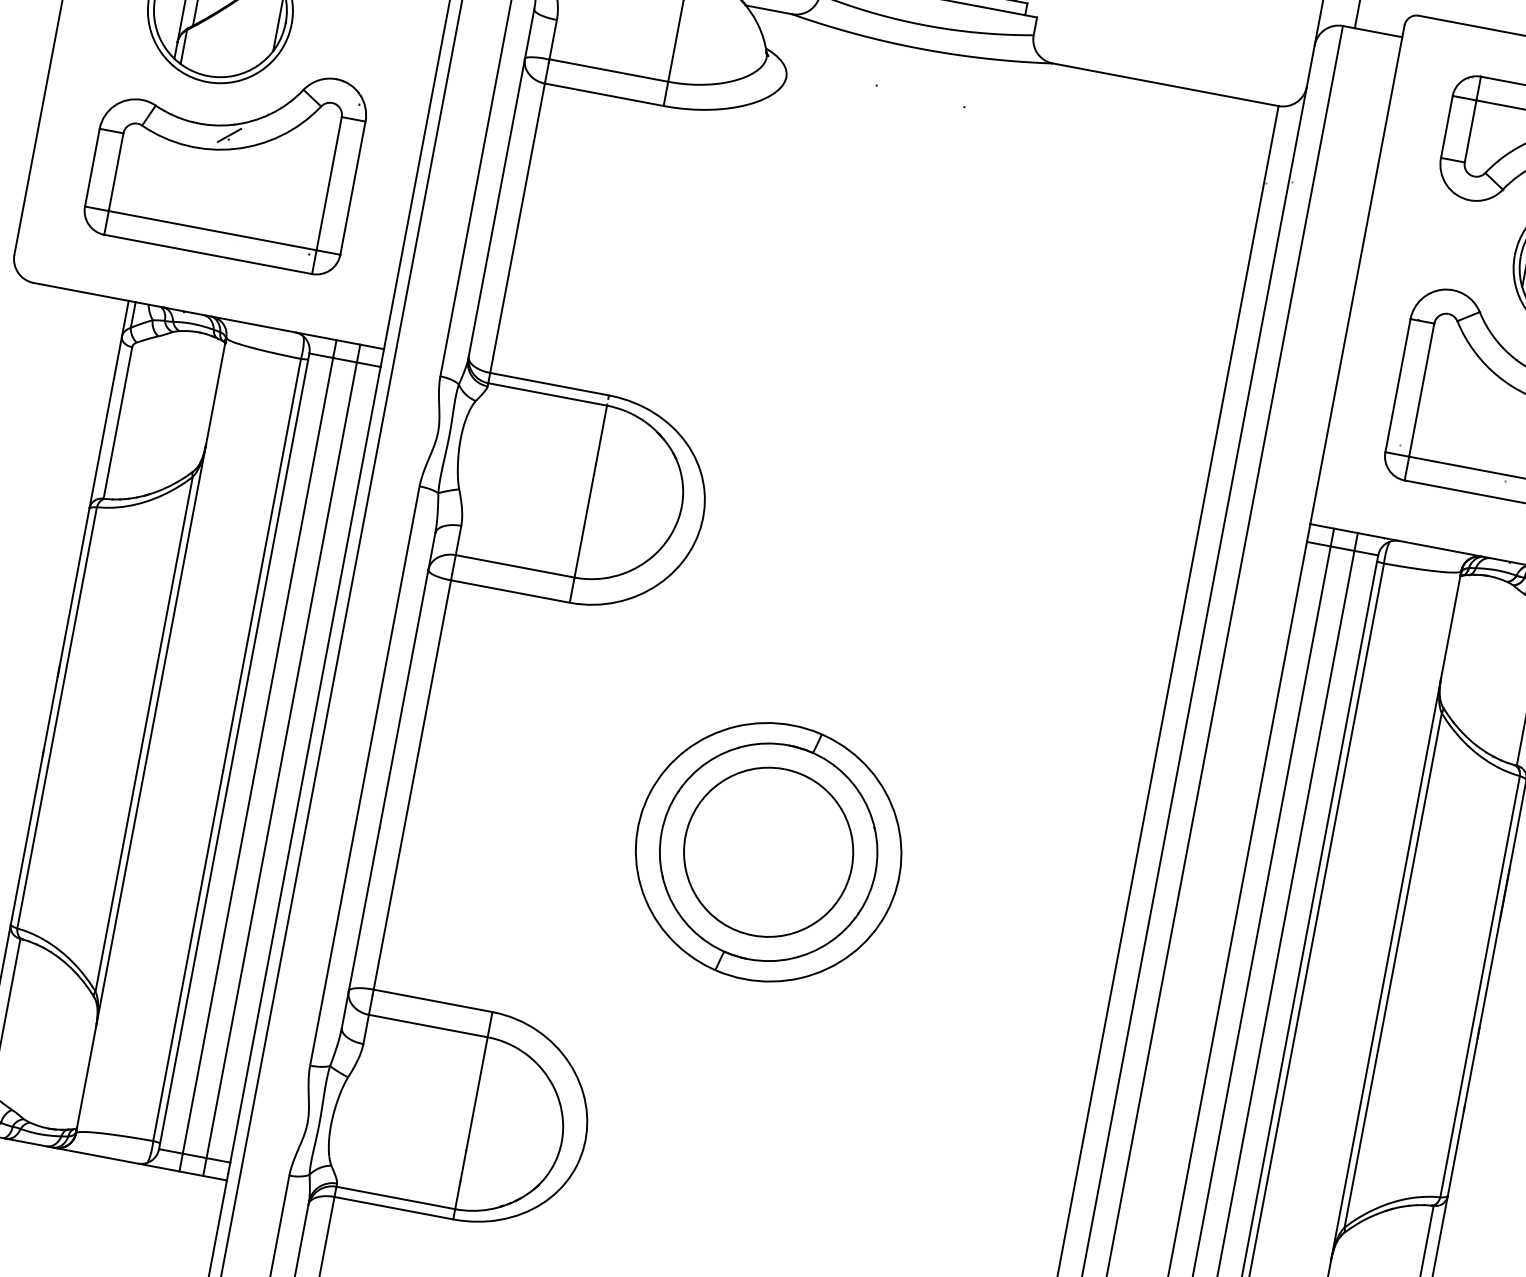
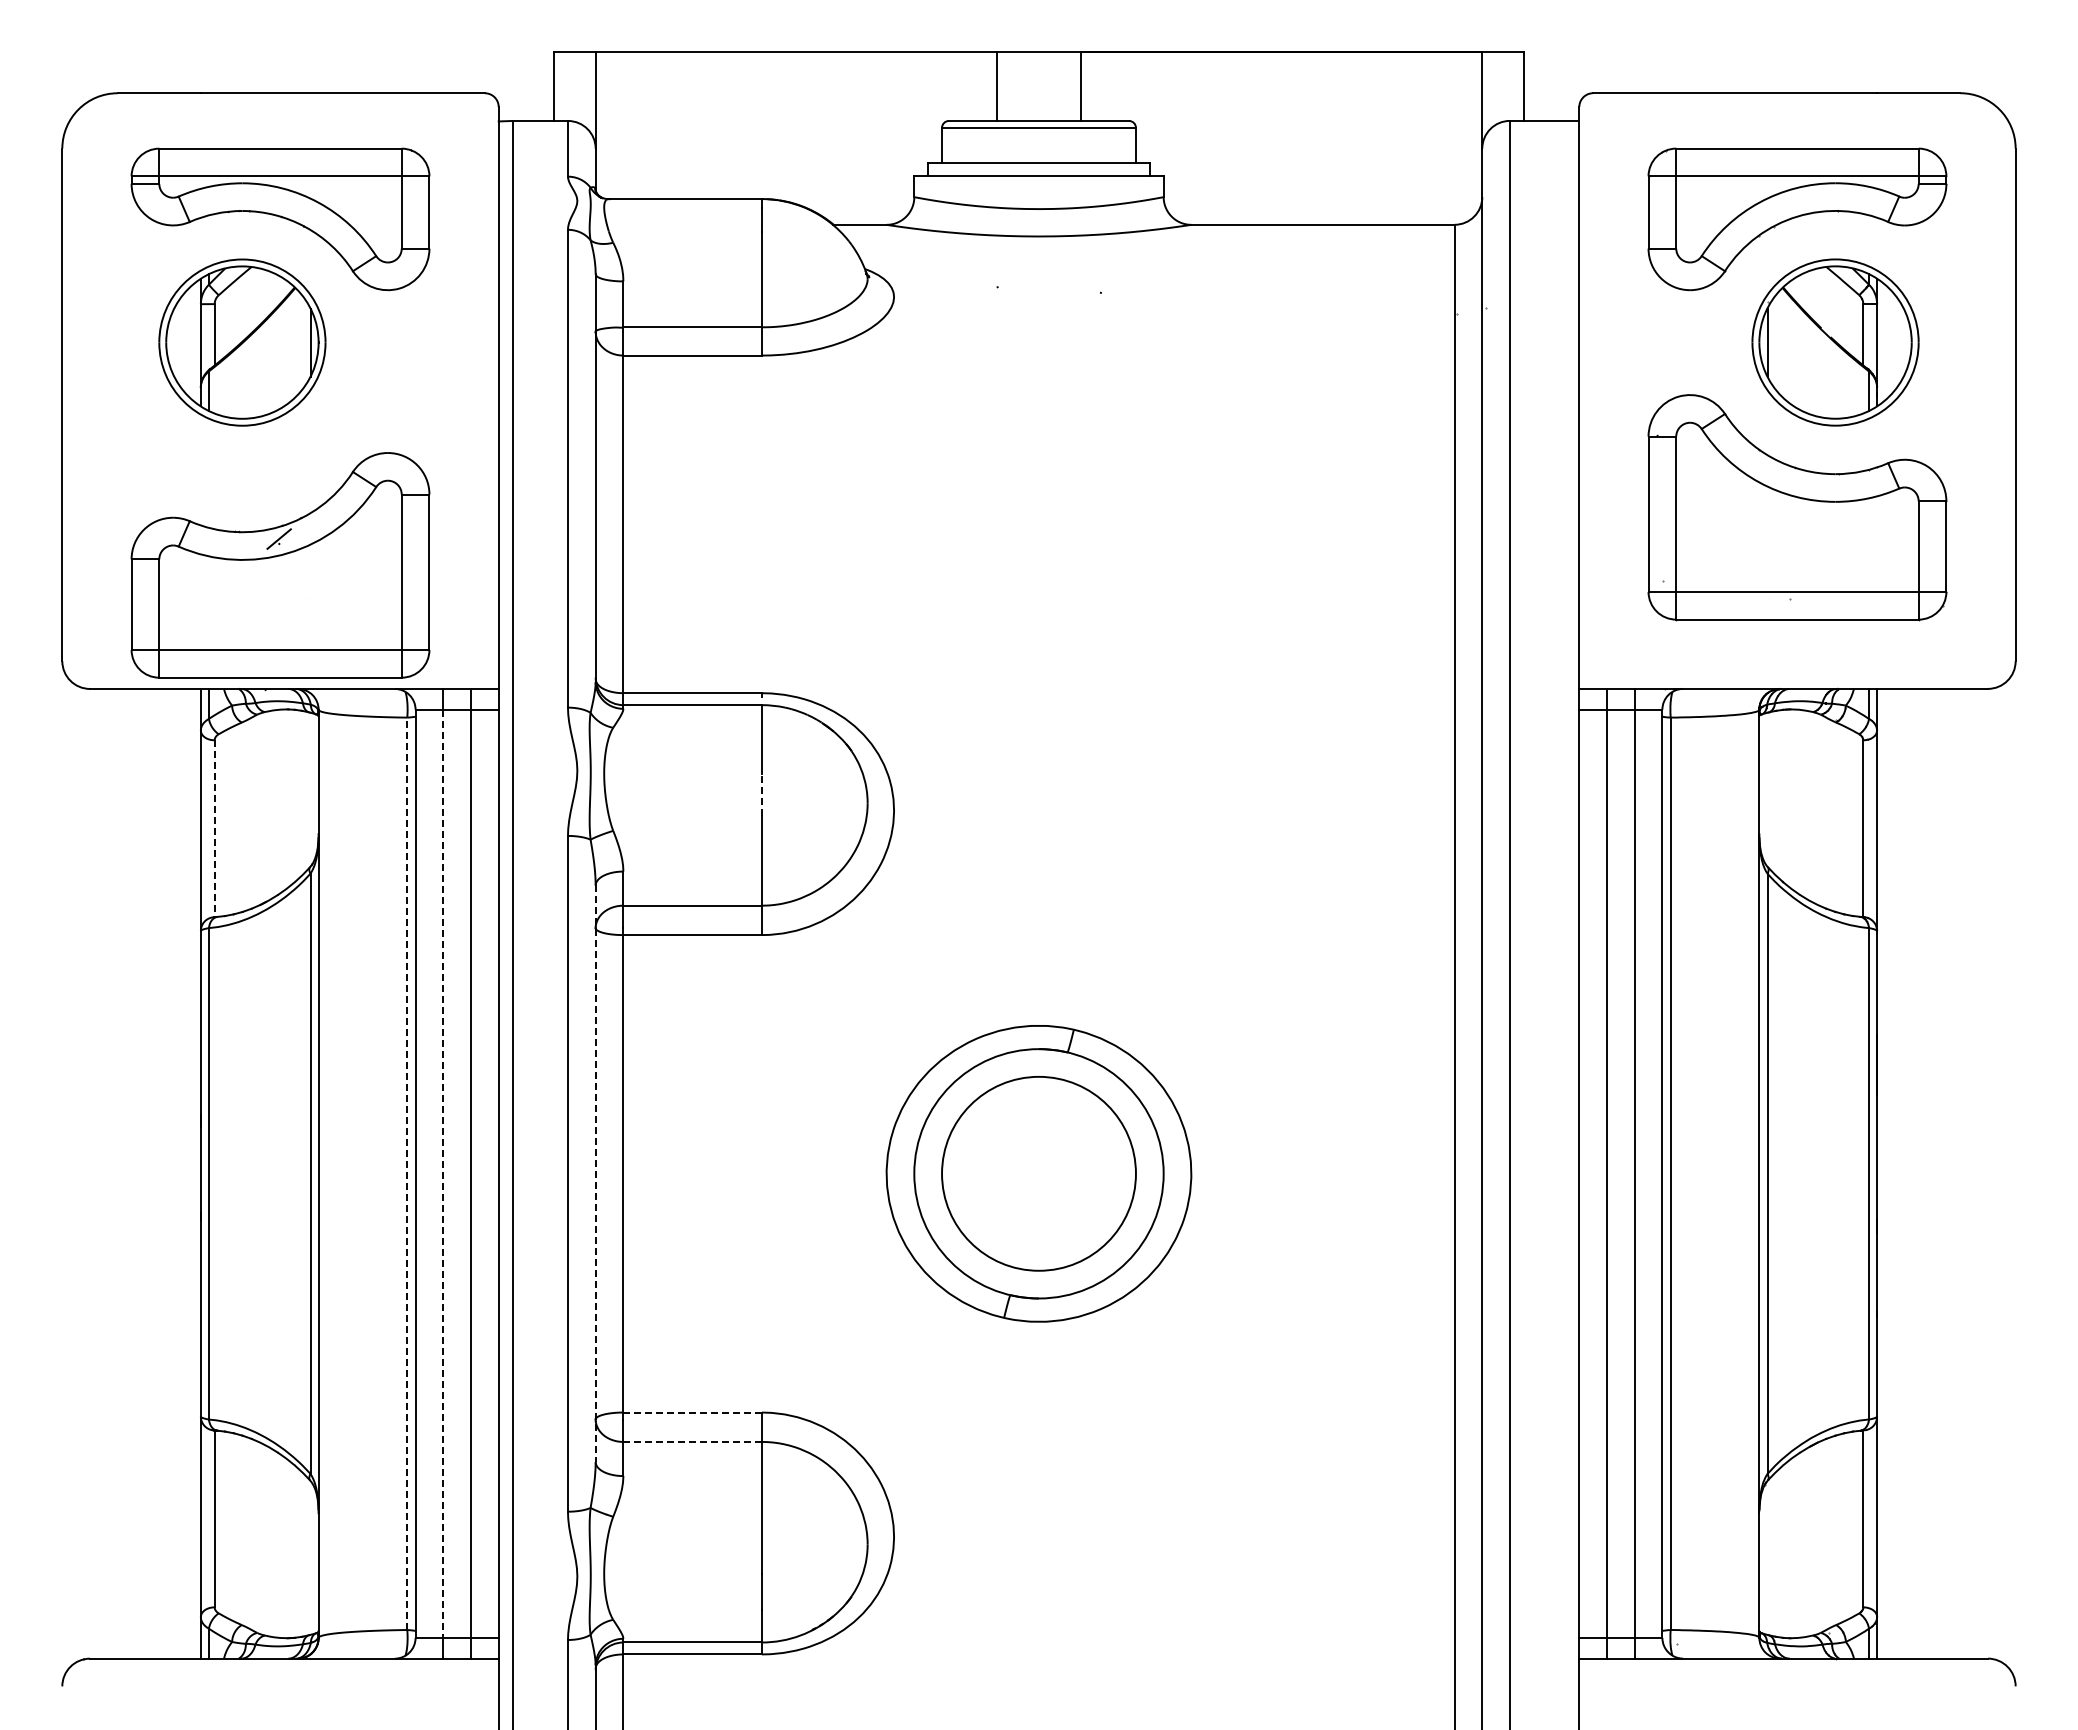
part: (226, 158) -> (280, 565), moved
line: (117, 423) -> (214, 829), solid -> dashed
line: (592, 482) -> (761, 794), solid -> dashed
line: (227, 749) -> (407, 1173), solid -> dashed
line: (258, 756) -> (443, 1174), solid -> dashed
line: (388, 781) -> (595, 1174), solid -> dashed
line: (433, 1000) -> (693, 1412), solid -> dashed
line: (428, 1025) -> (692, 1441), solid -> dashed

